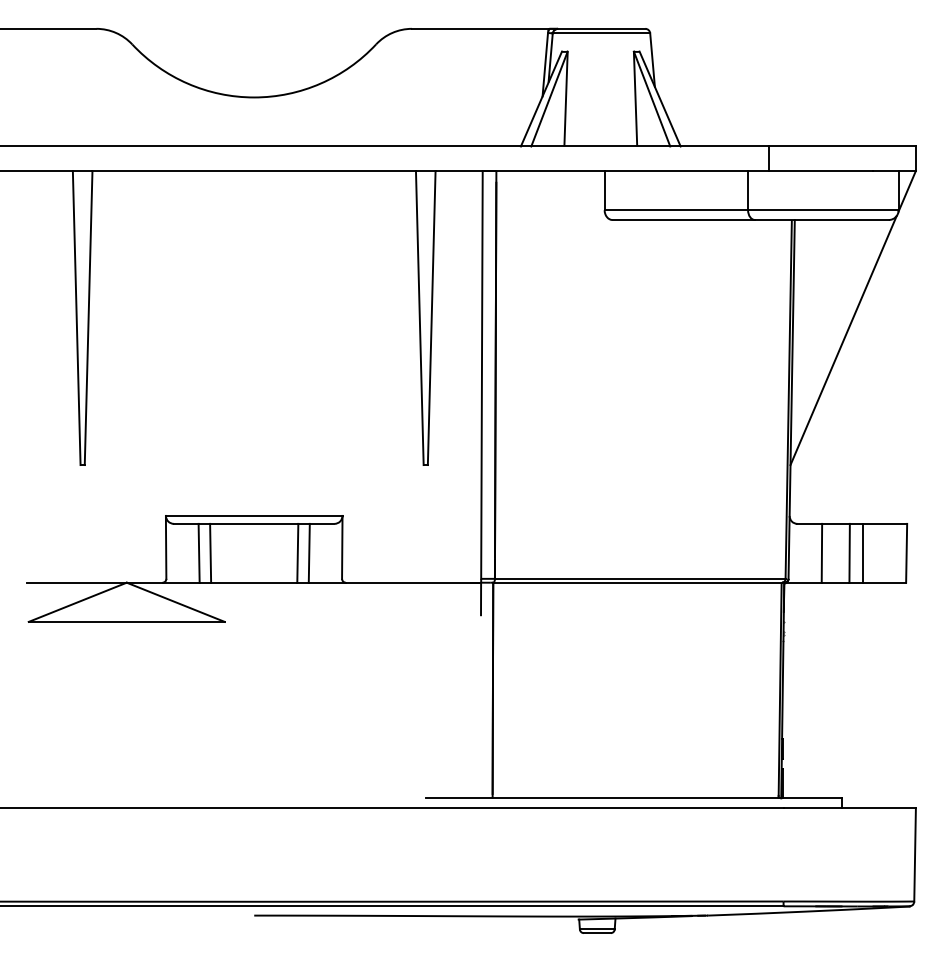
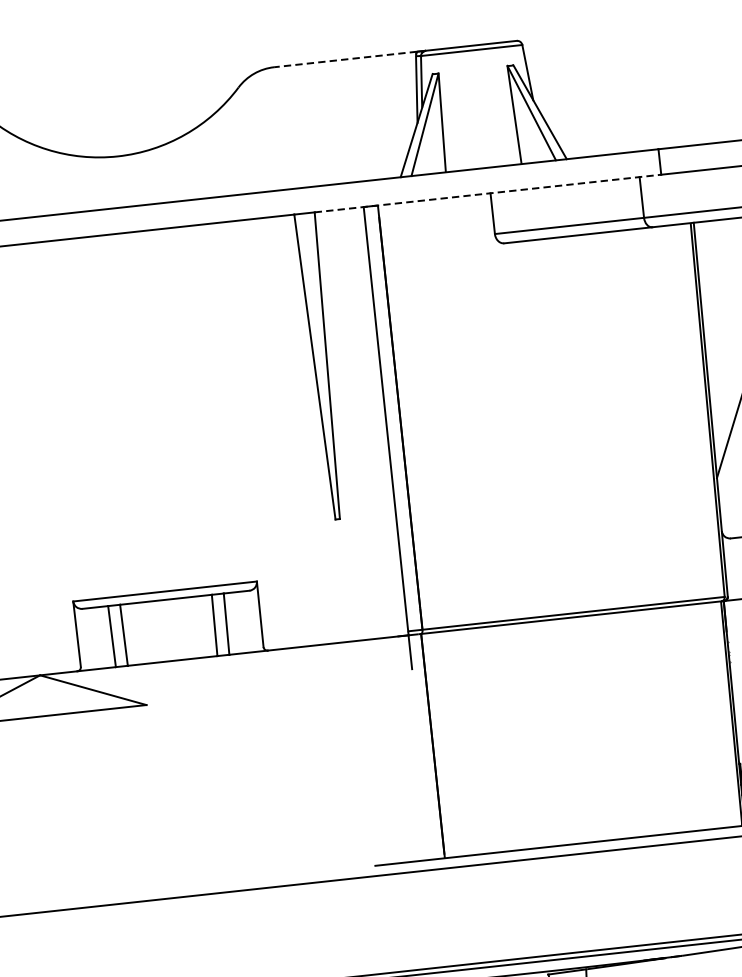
line: (480, 28) -> (345, 59), solid -> dashed
line: (602, 170) -> (488, 193), solid -> dashed

